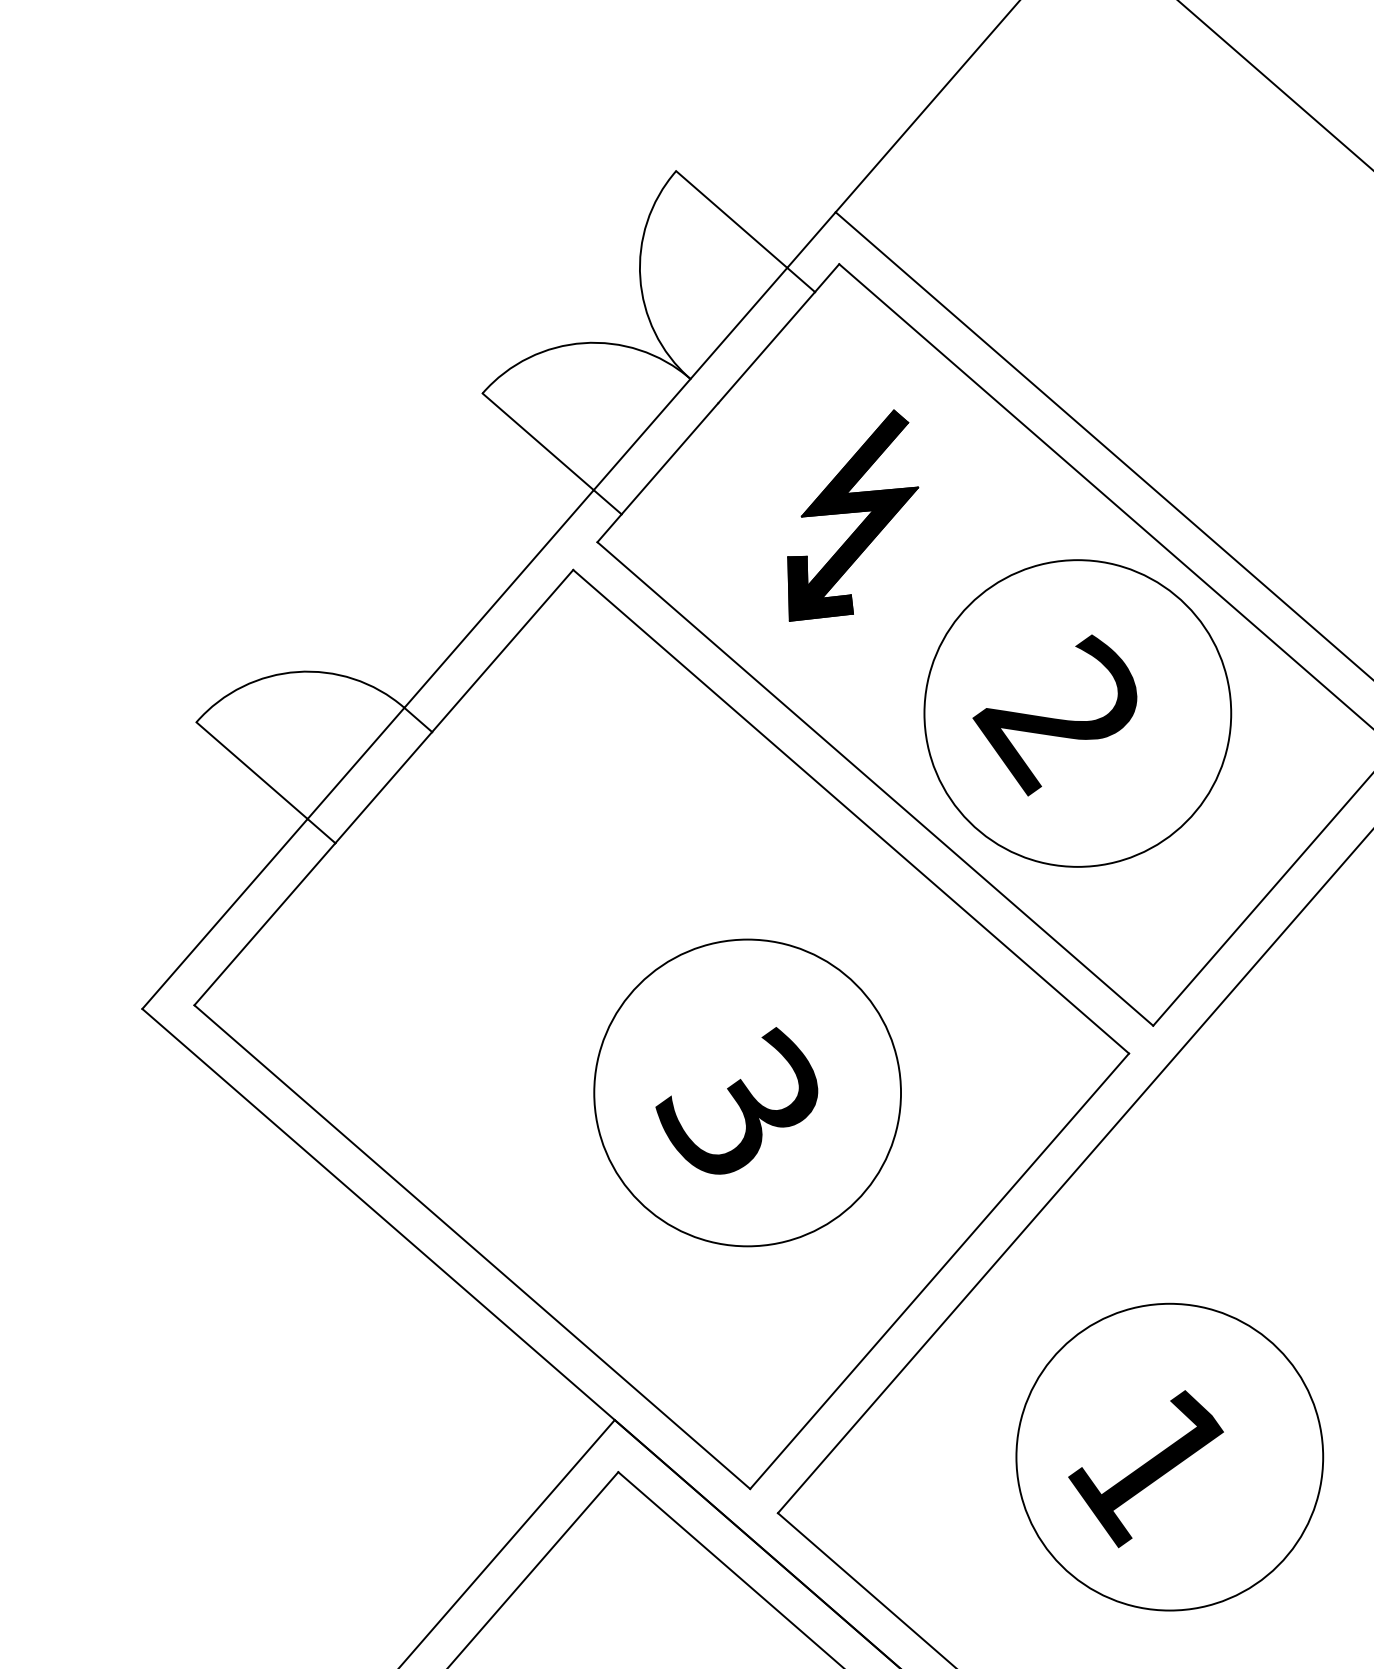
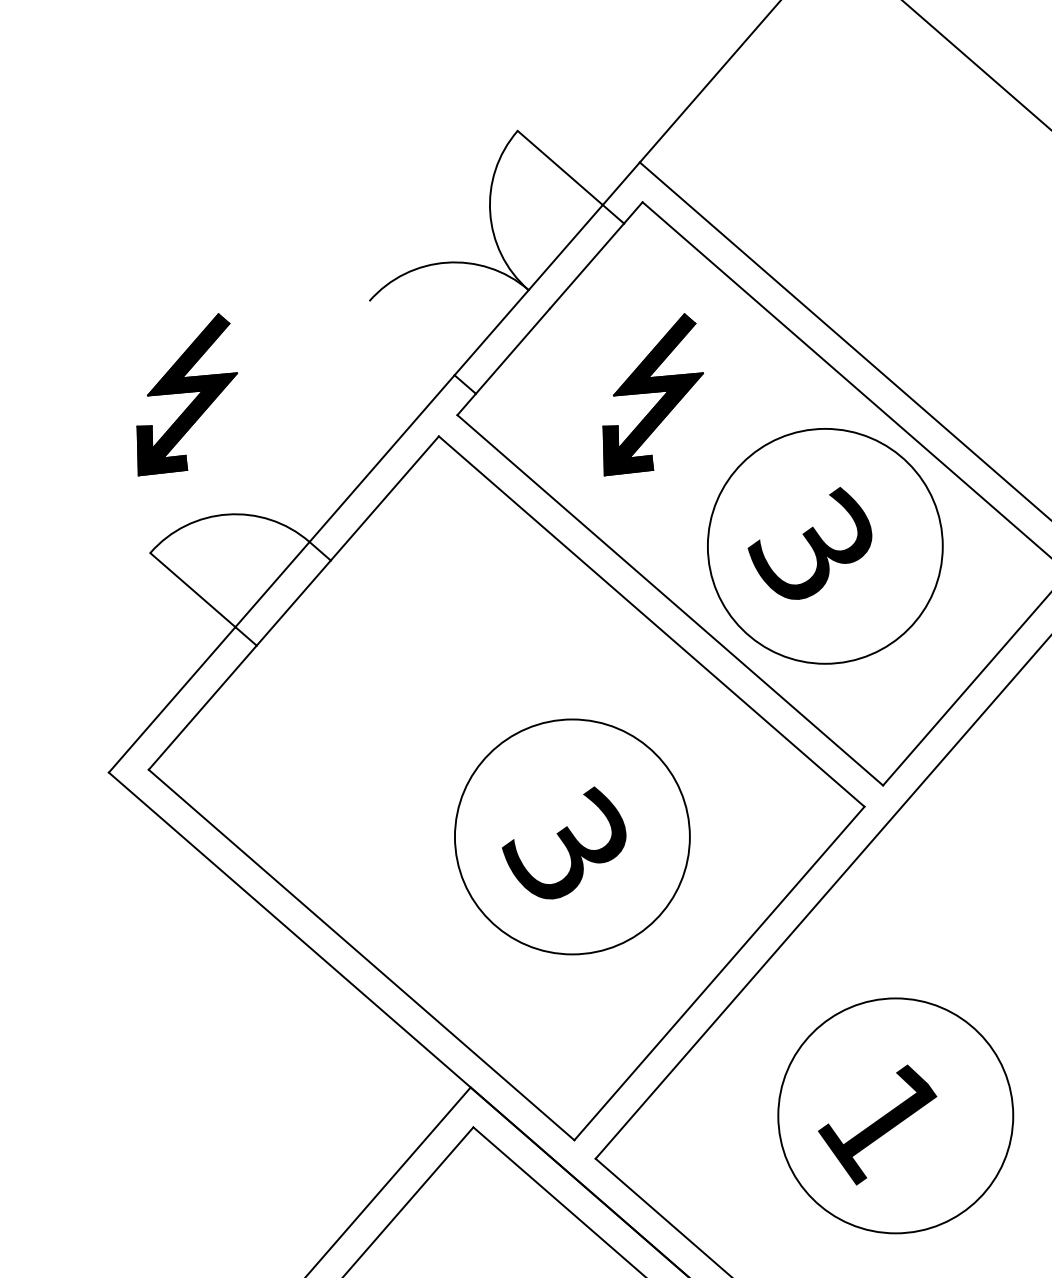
line: (537, 442) -> (411, 338), removed
part: (243, 515) -> (186, 394), added
text: (1055, 715) -> (808, 547), 2 -> 3

